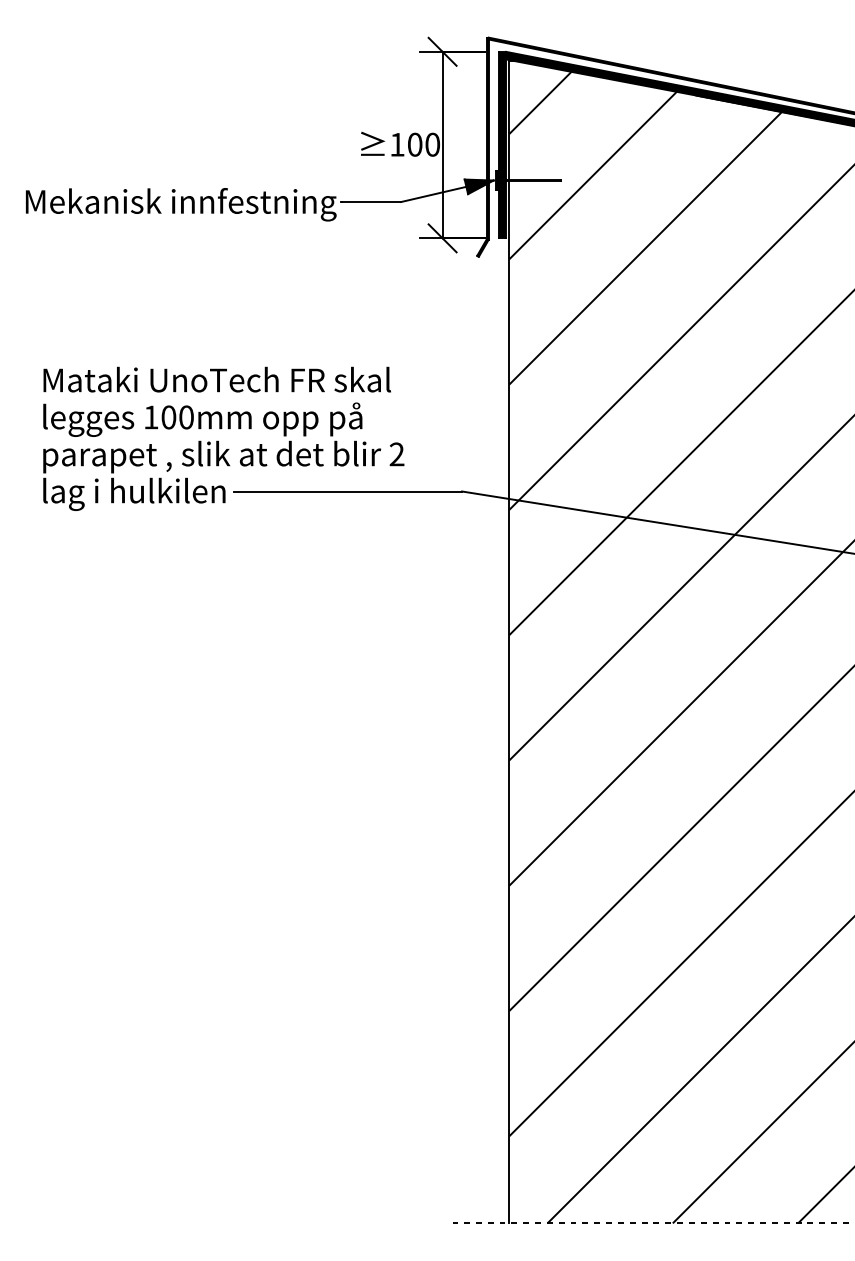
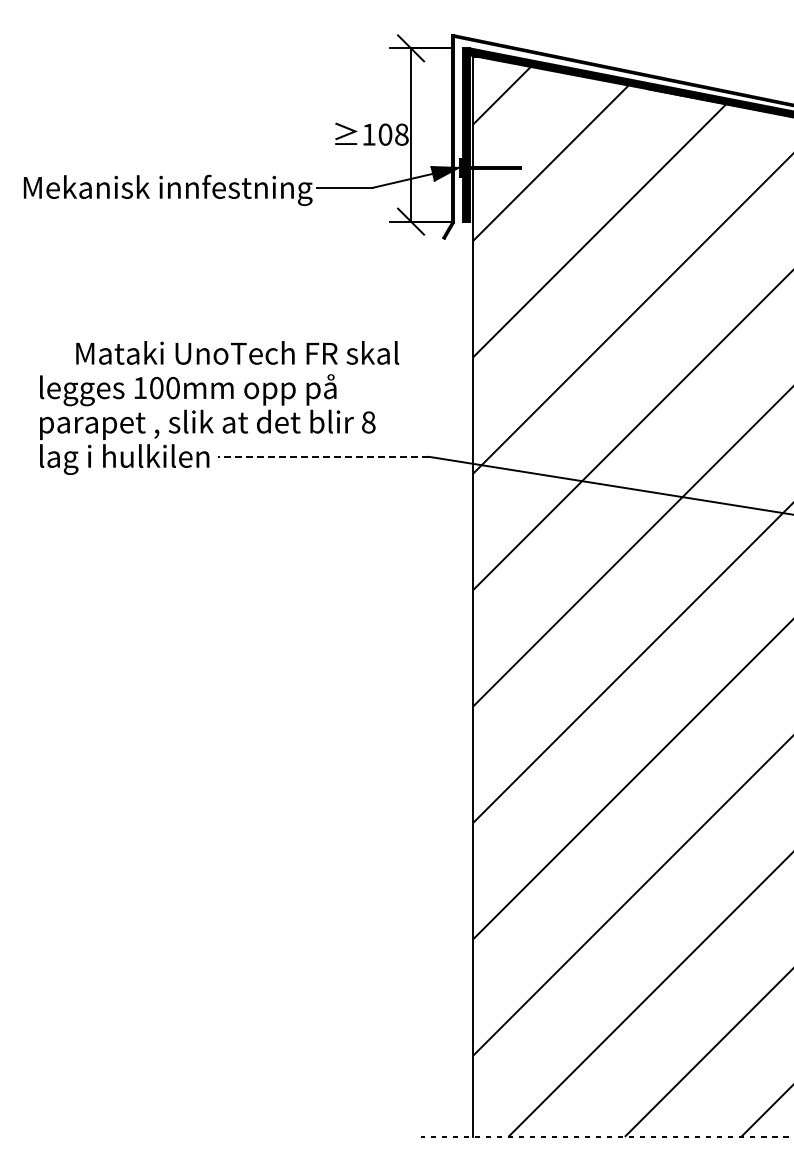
text: (432, 144) -> (401, 134), 100 -> 108
text: (217, 379) -> (237, 352), moved
text: (396, 454) -> (368, 422), 2 -> 8
line: (348, 491) -> (323, 456), solid -> dashed

